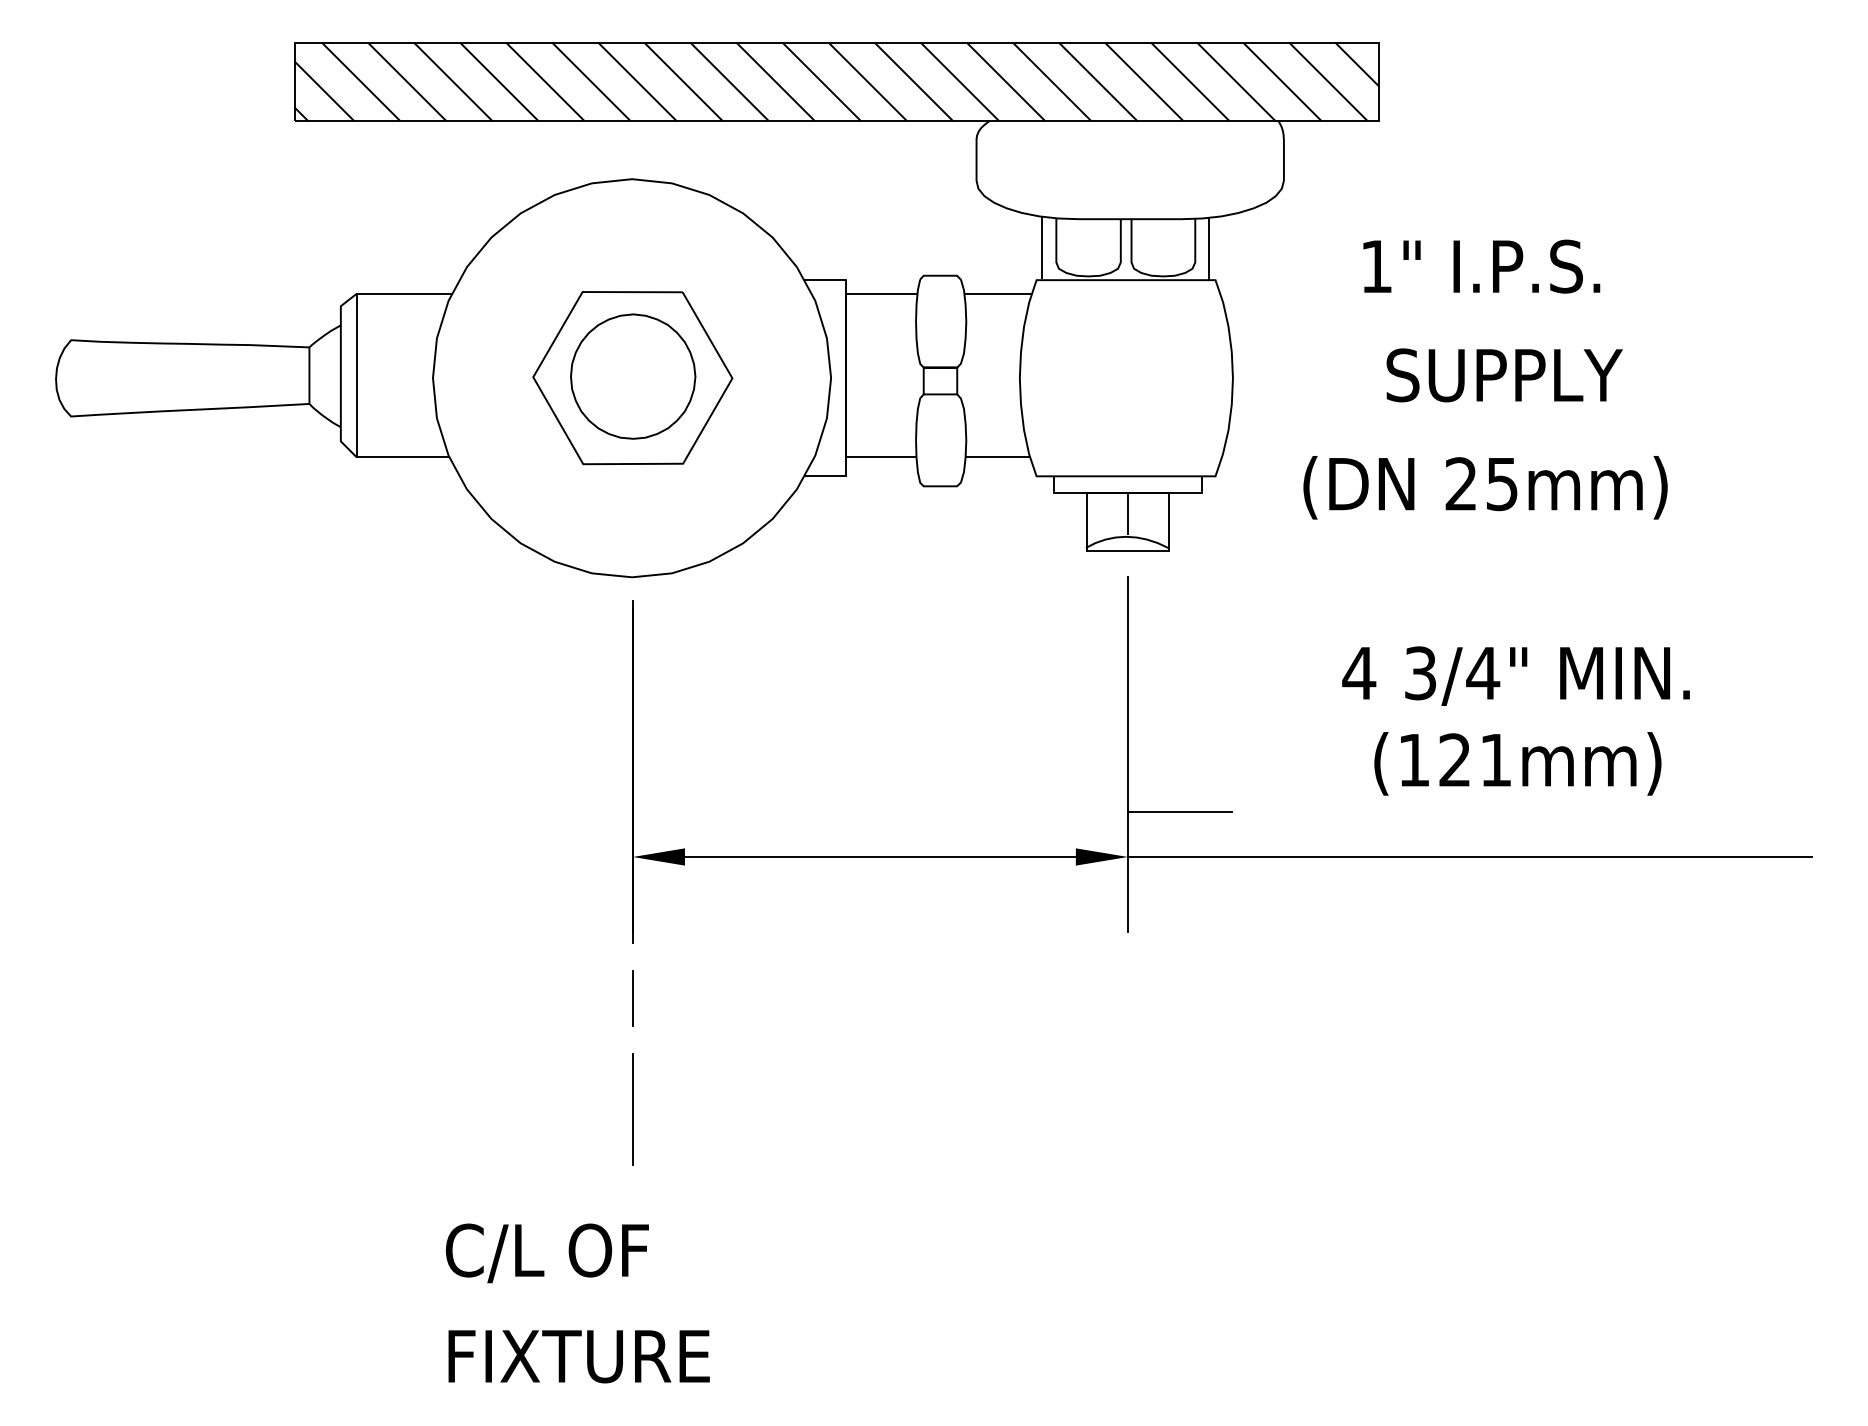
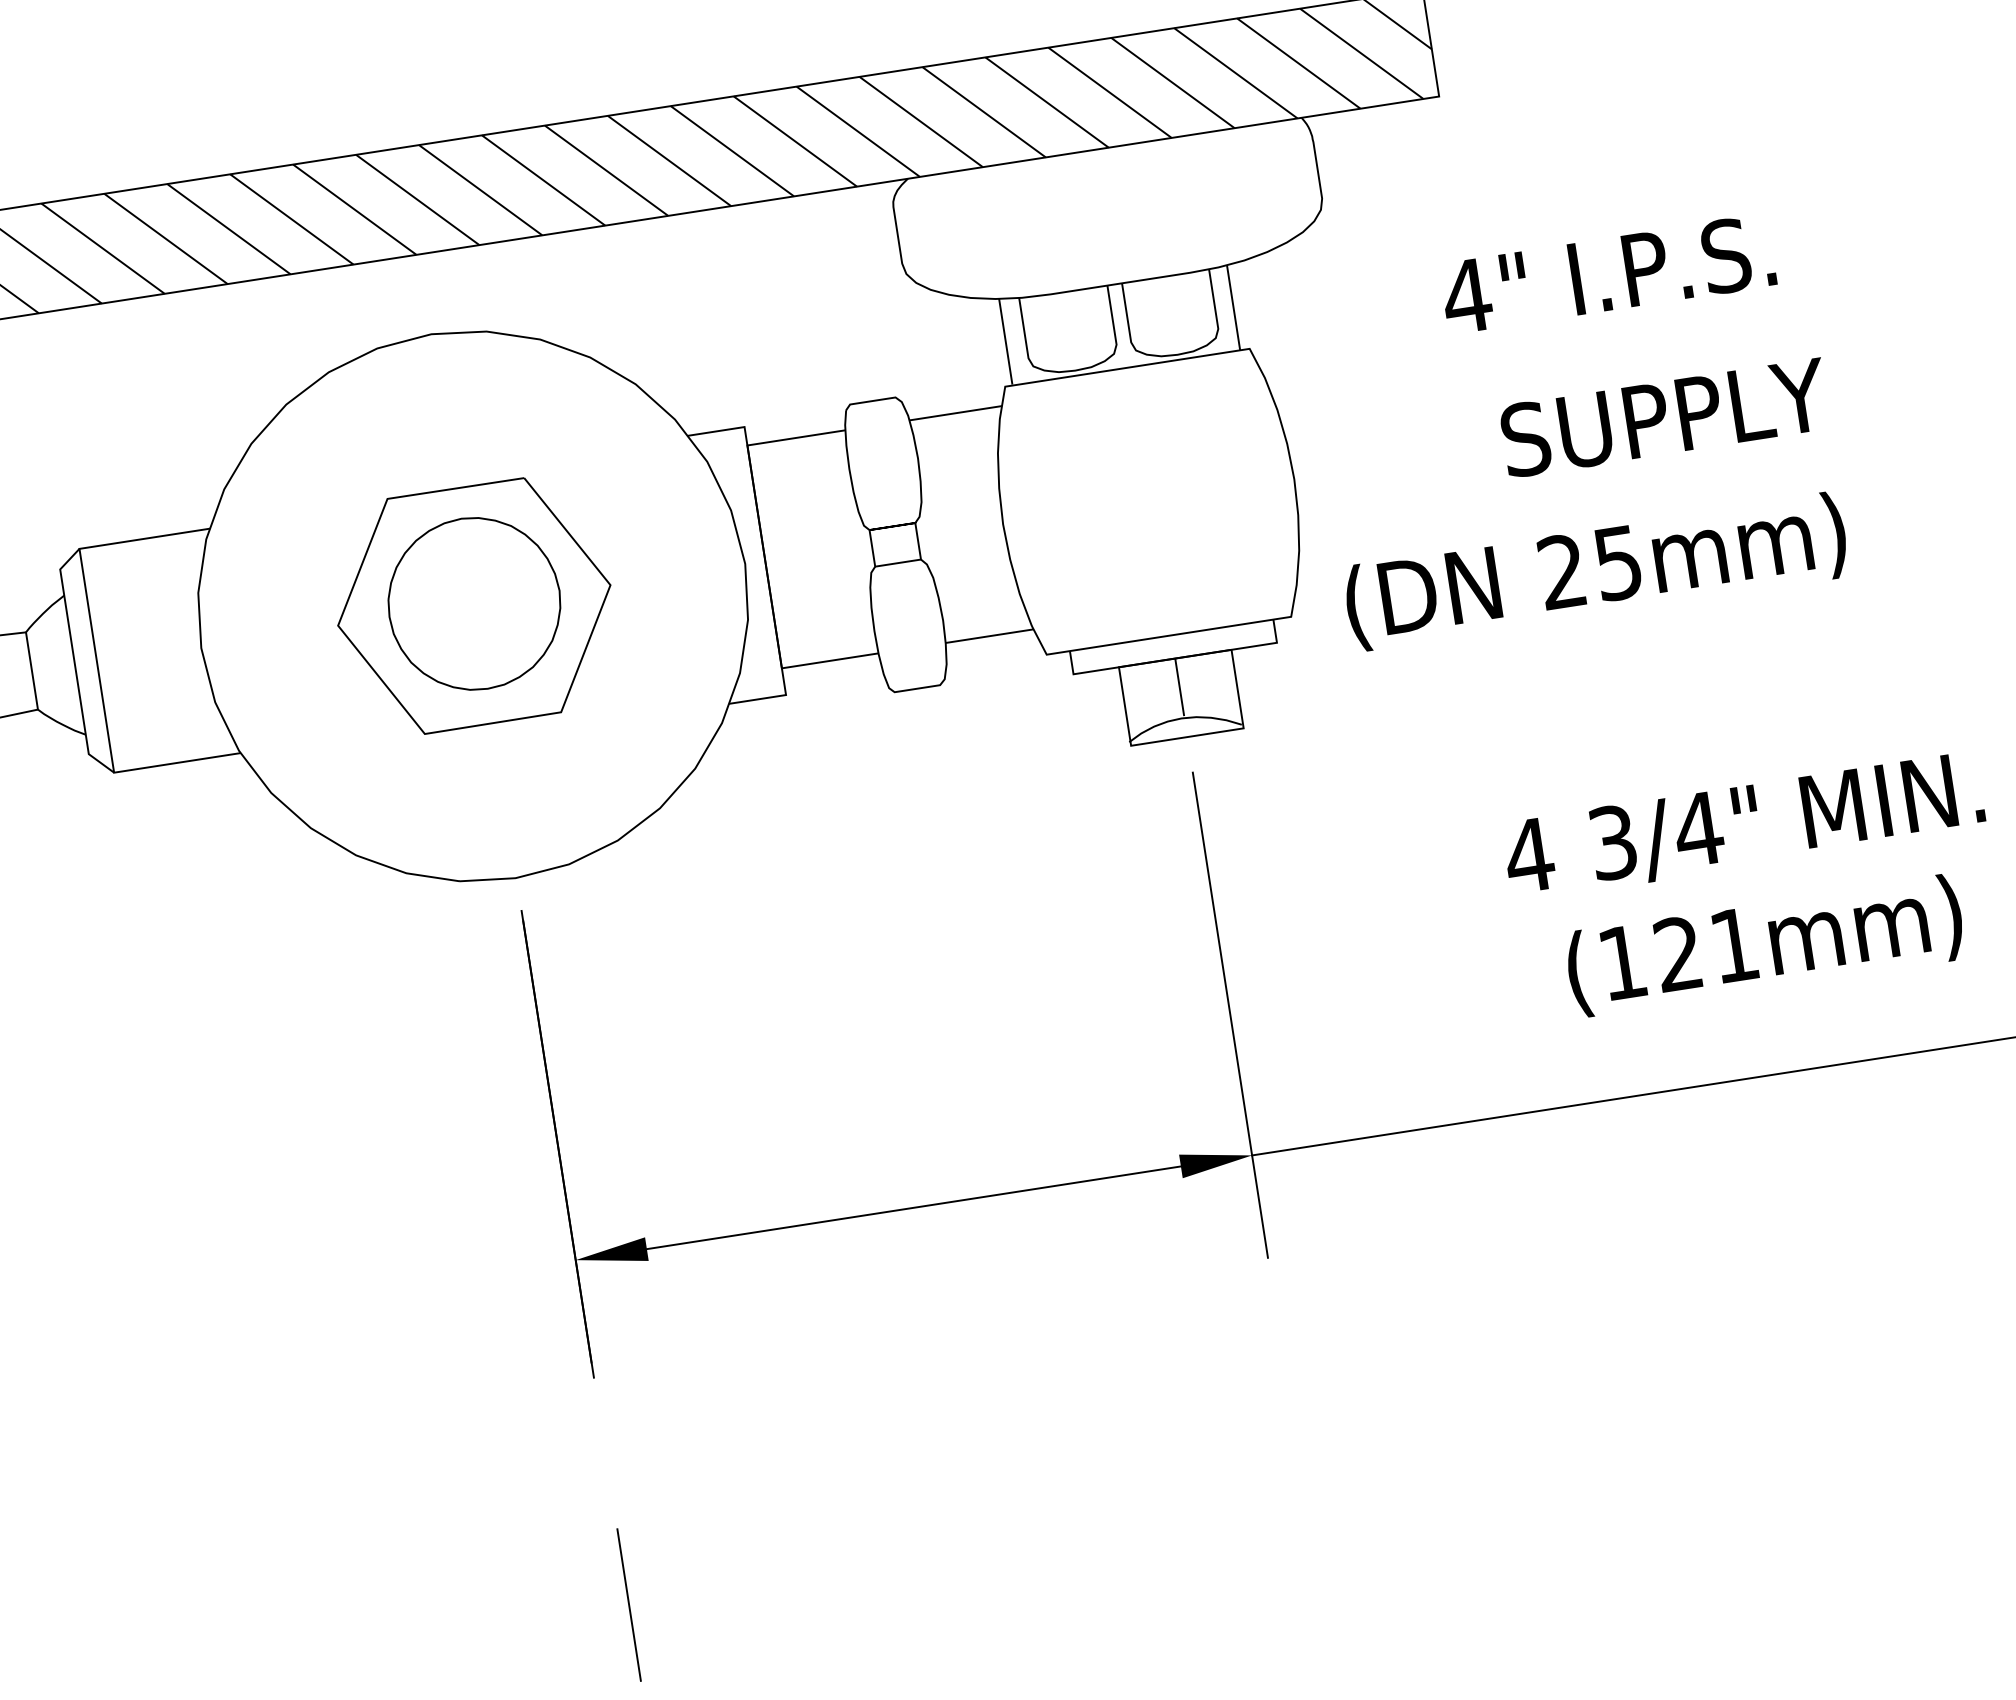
text: (1376, 266) -> (1466, 296), 1" -> 4"
text: (1485, 487) -> (1596, 571), moved
line: (1179, 812) -> (1313, 1083), removed
line: (632, 998) -> (605, 1453), removed

